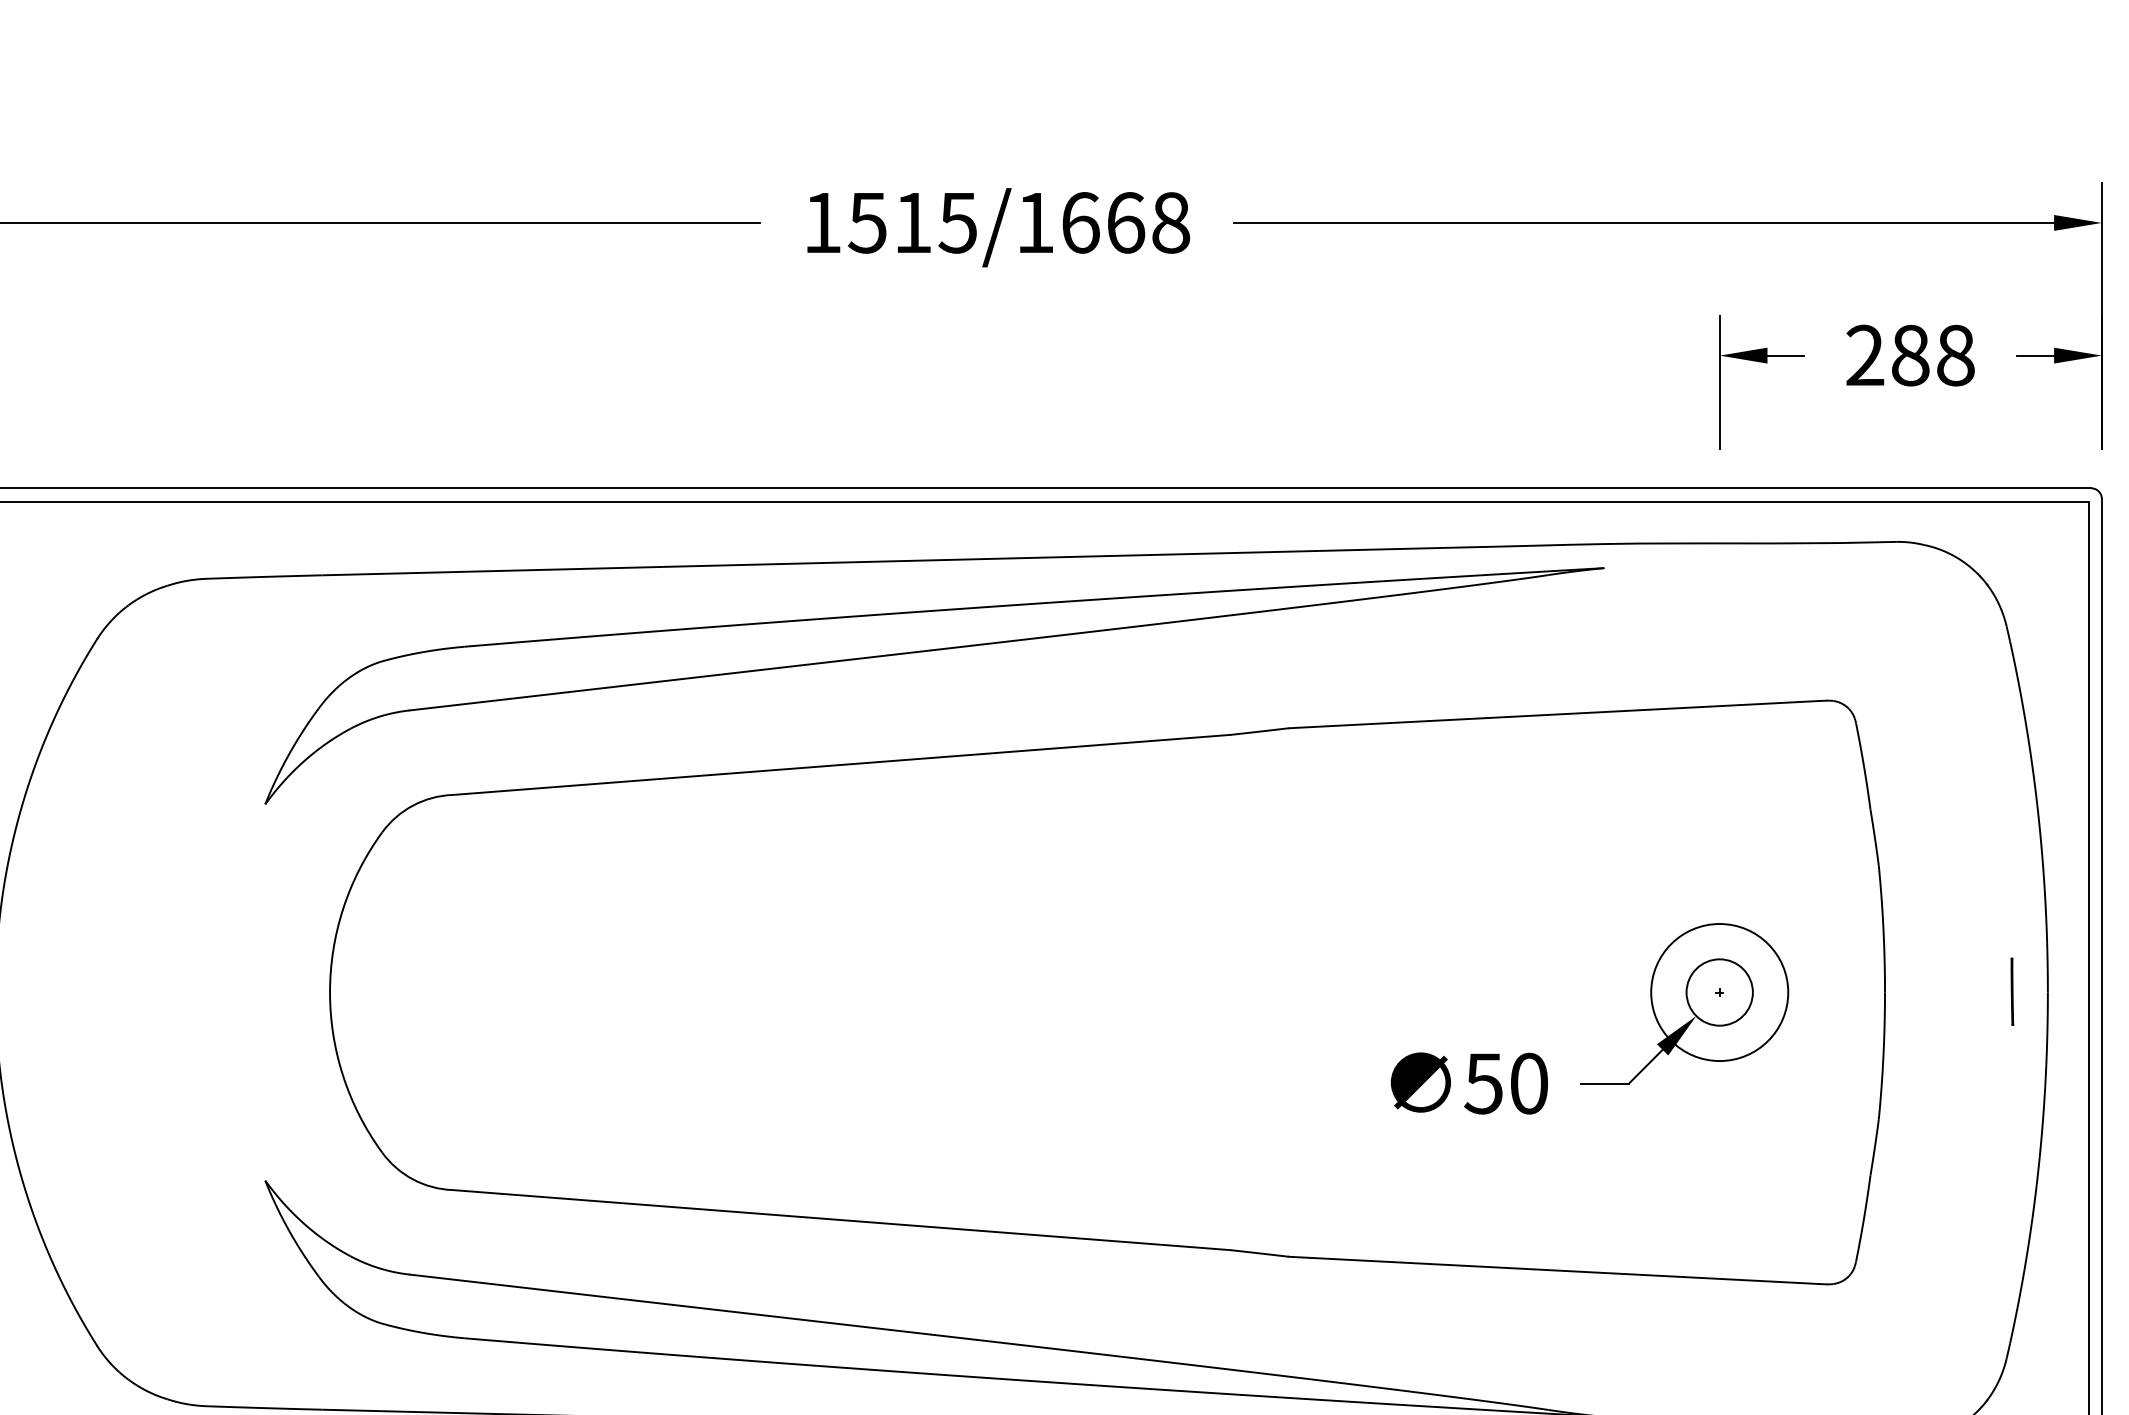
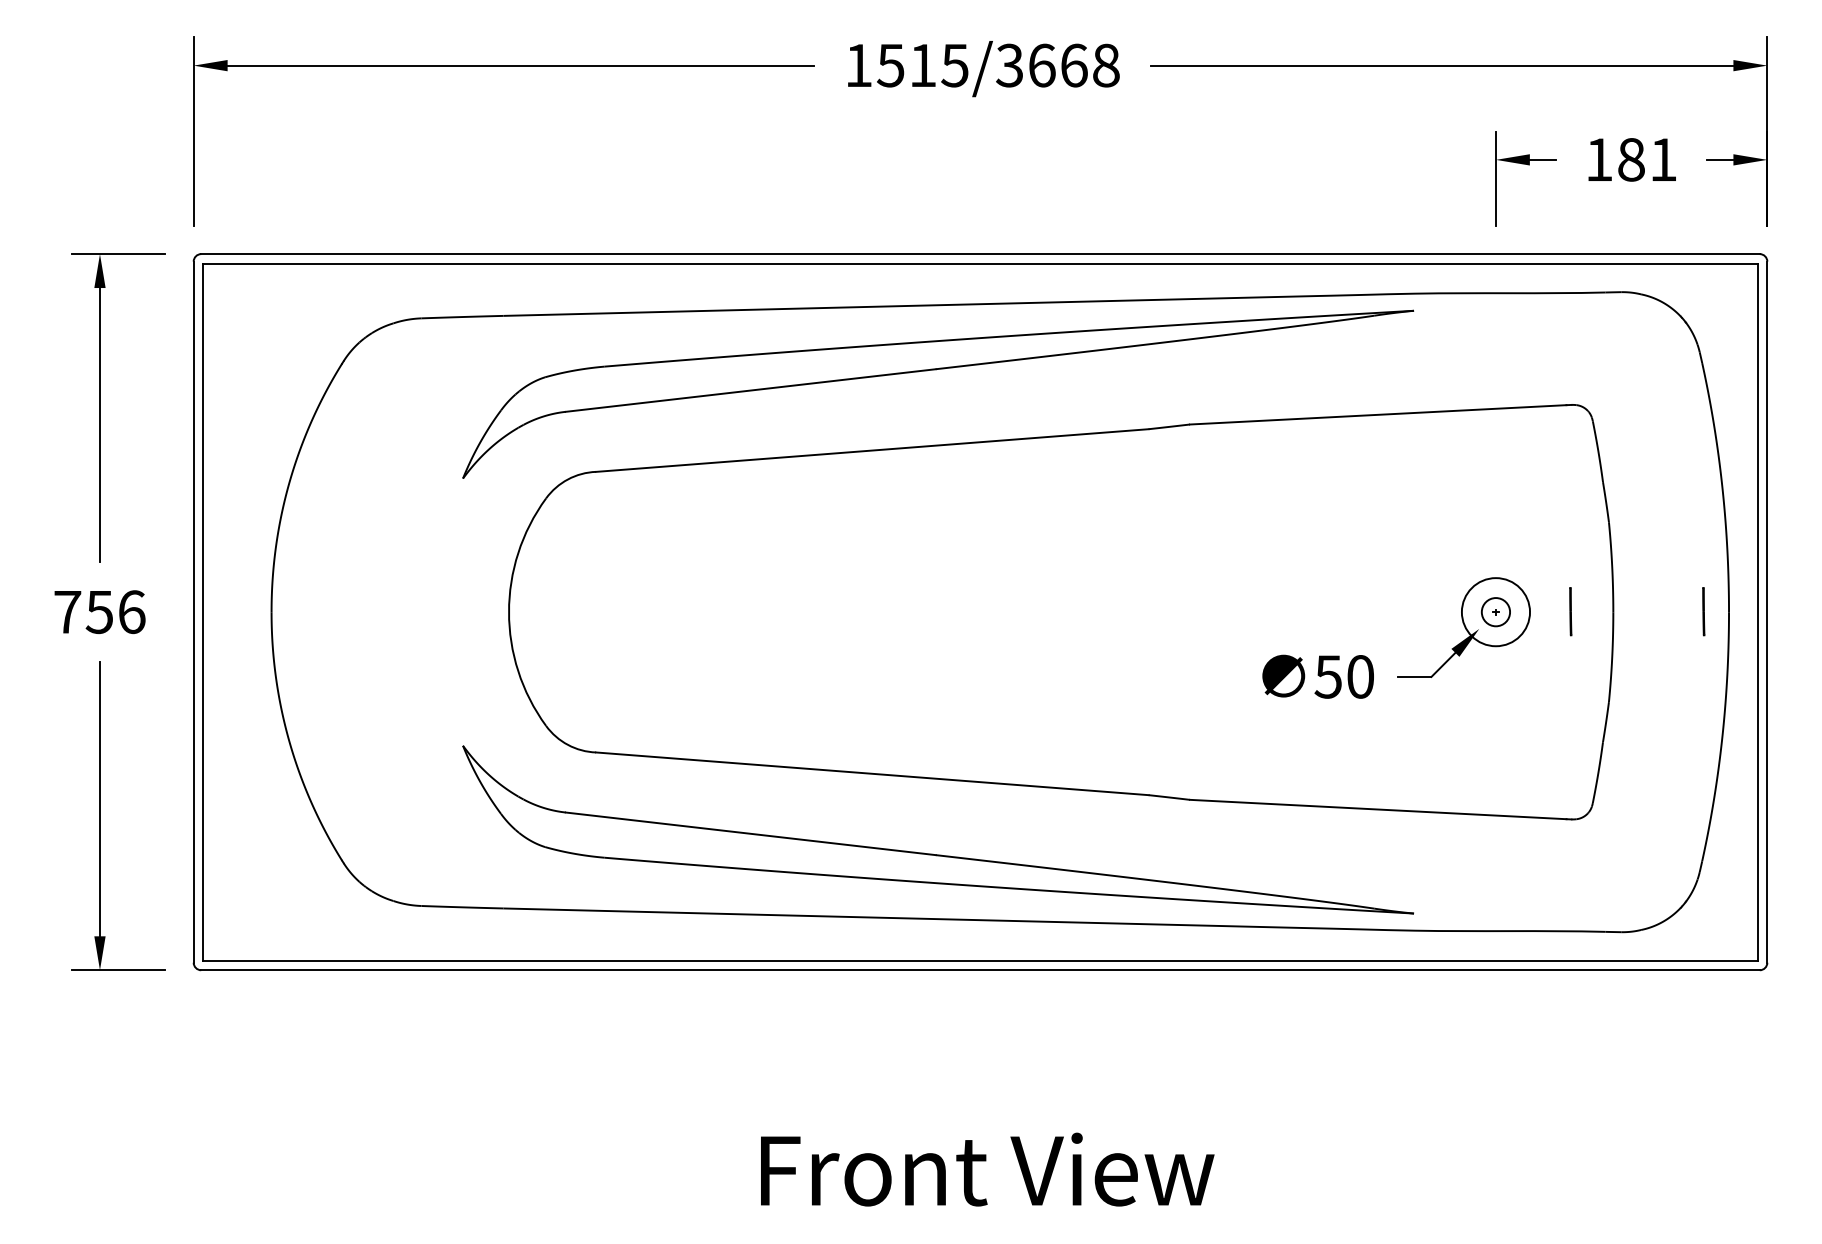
text: (1034, 222) -> (1009, 65), 1515/1668 -> 1515/3668
text: (1910, 355) -> (1631, 159), 288 -> 181
circle: (1719, 991) -> (1495, 611), size x0.6
circle: (1719, 991) -> (1495, 611), size x0.7
line: (1824, 991) -> (1570, 611), added

